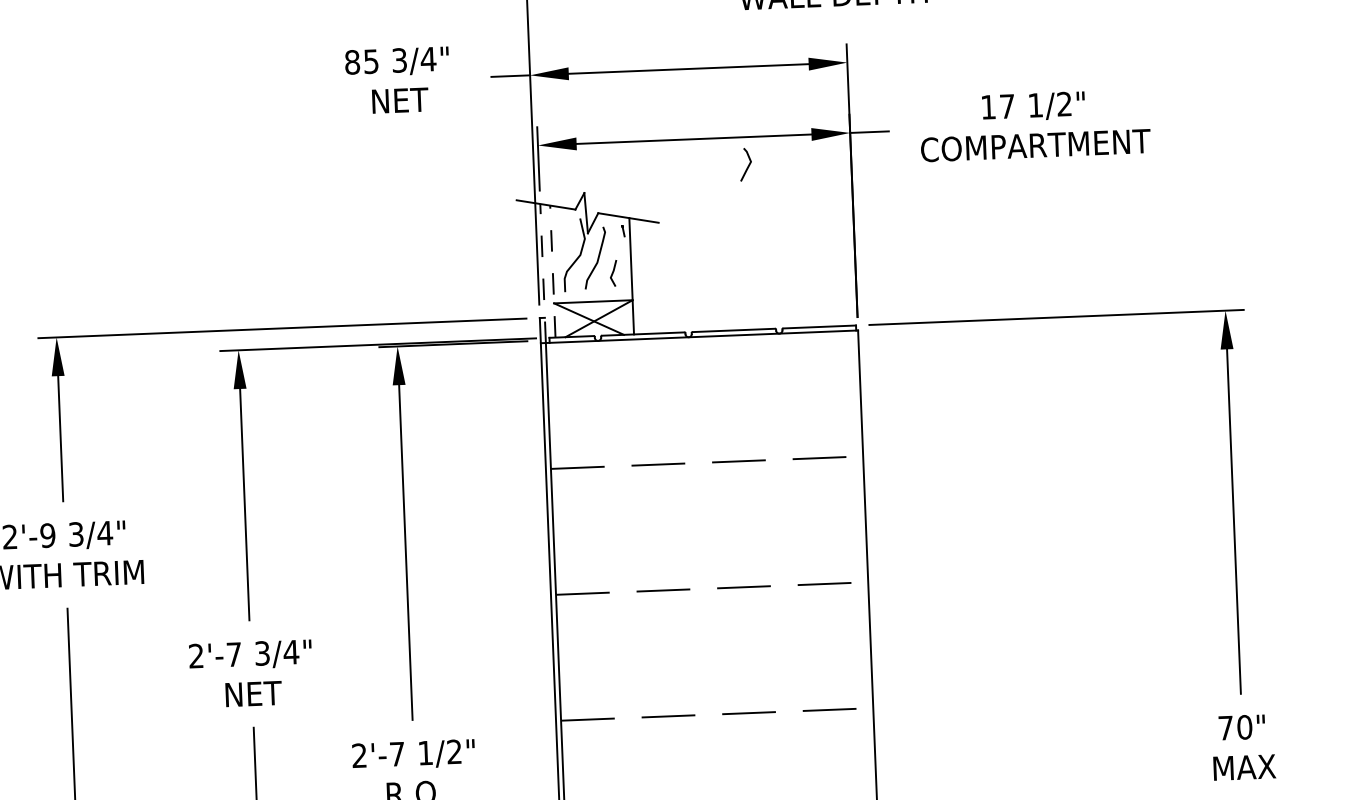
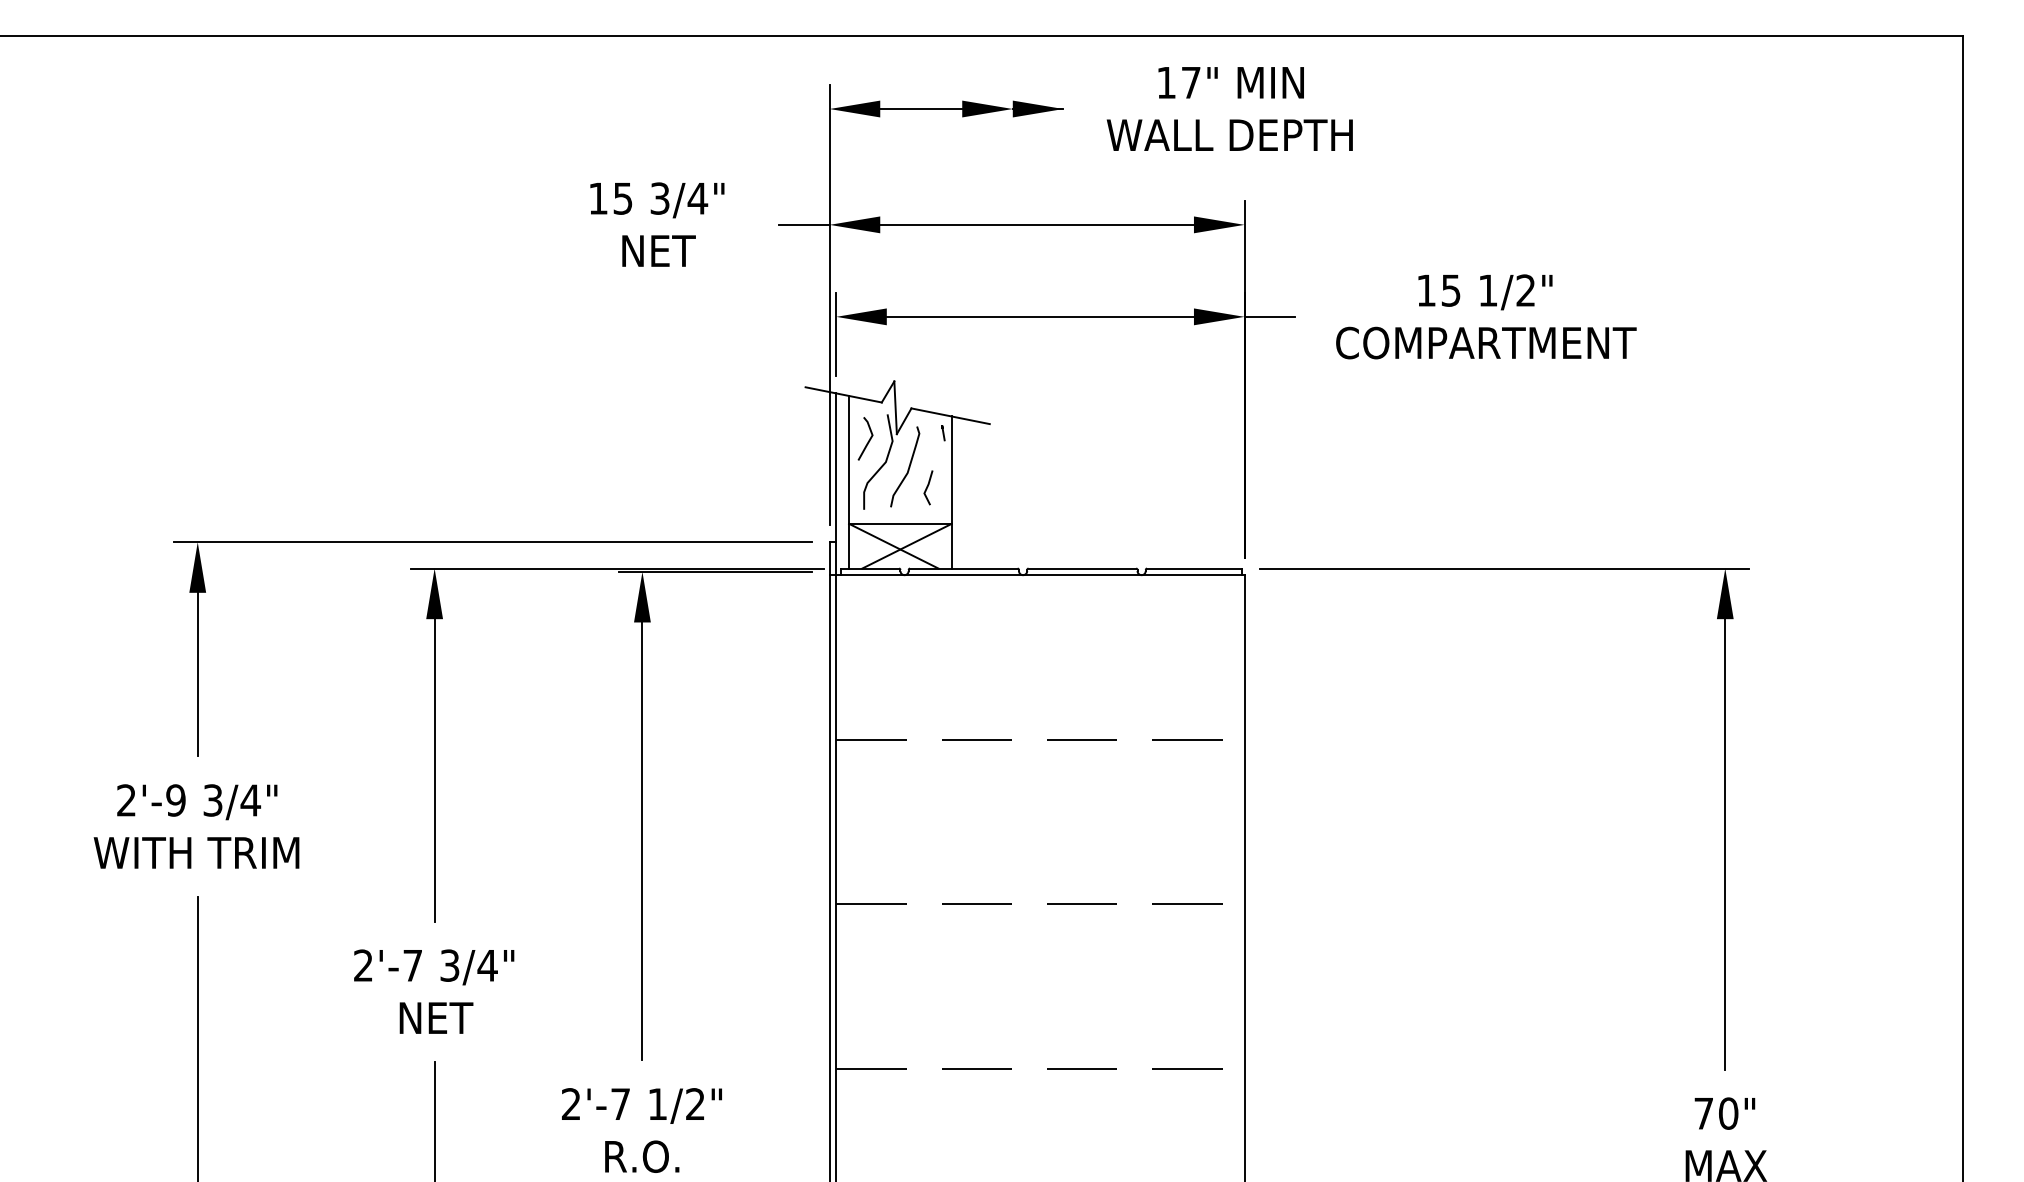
text: (352, 62) -> (598, 198), 85 -> 15
text: (1006, 106) -> (1450, 290), 17 -> 15
line: (748, 165) -> (868, 440), moved
line: (553, 270) -> (849, 481), dashed -> solid
line: (543, 273) -> (836, 484), dashed -> solid

